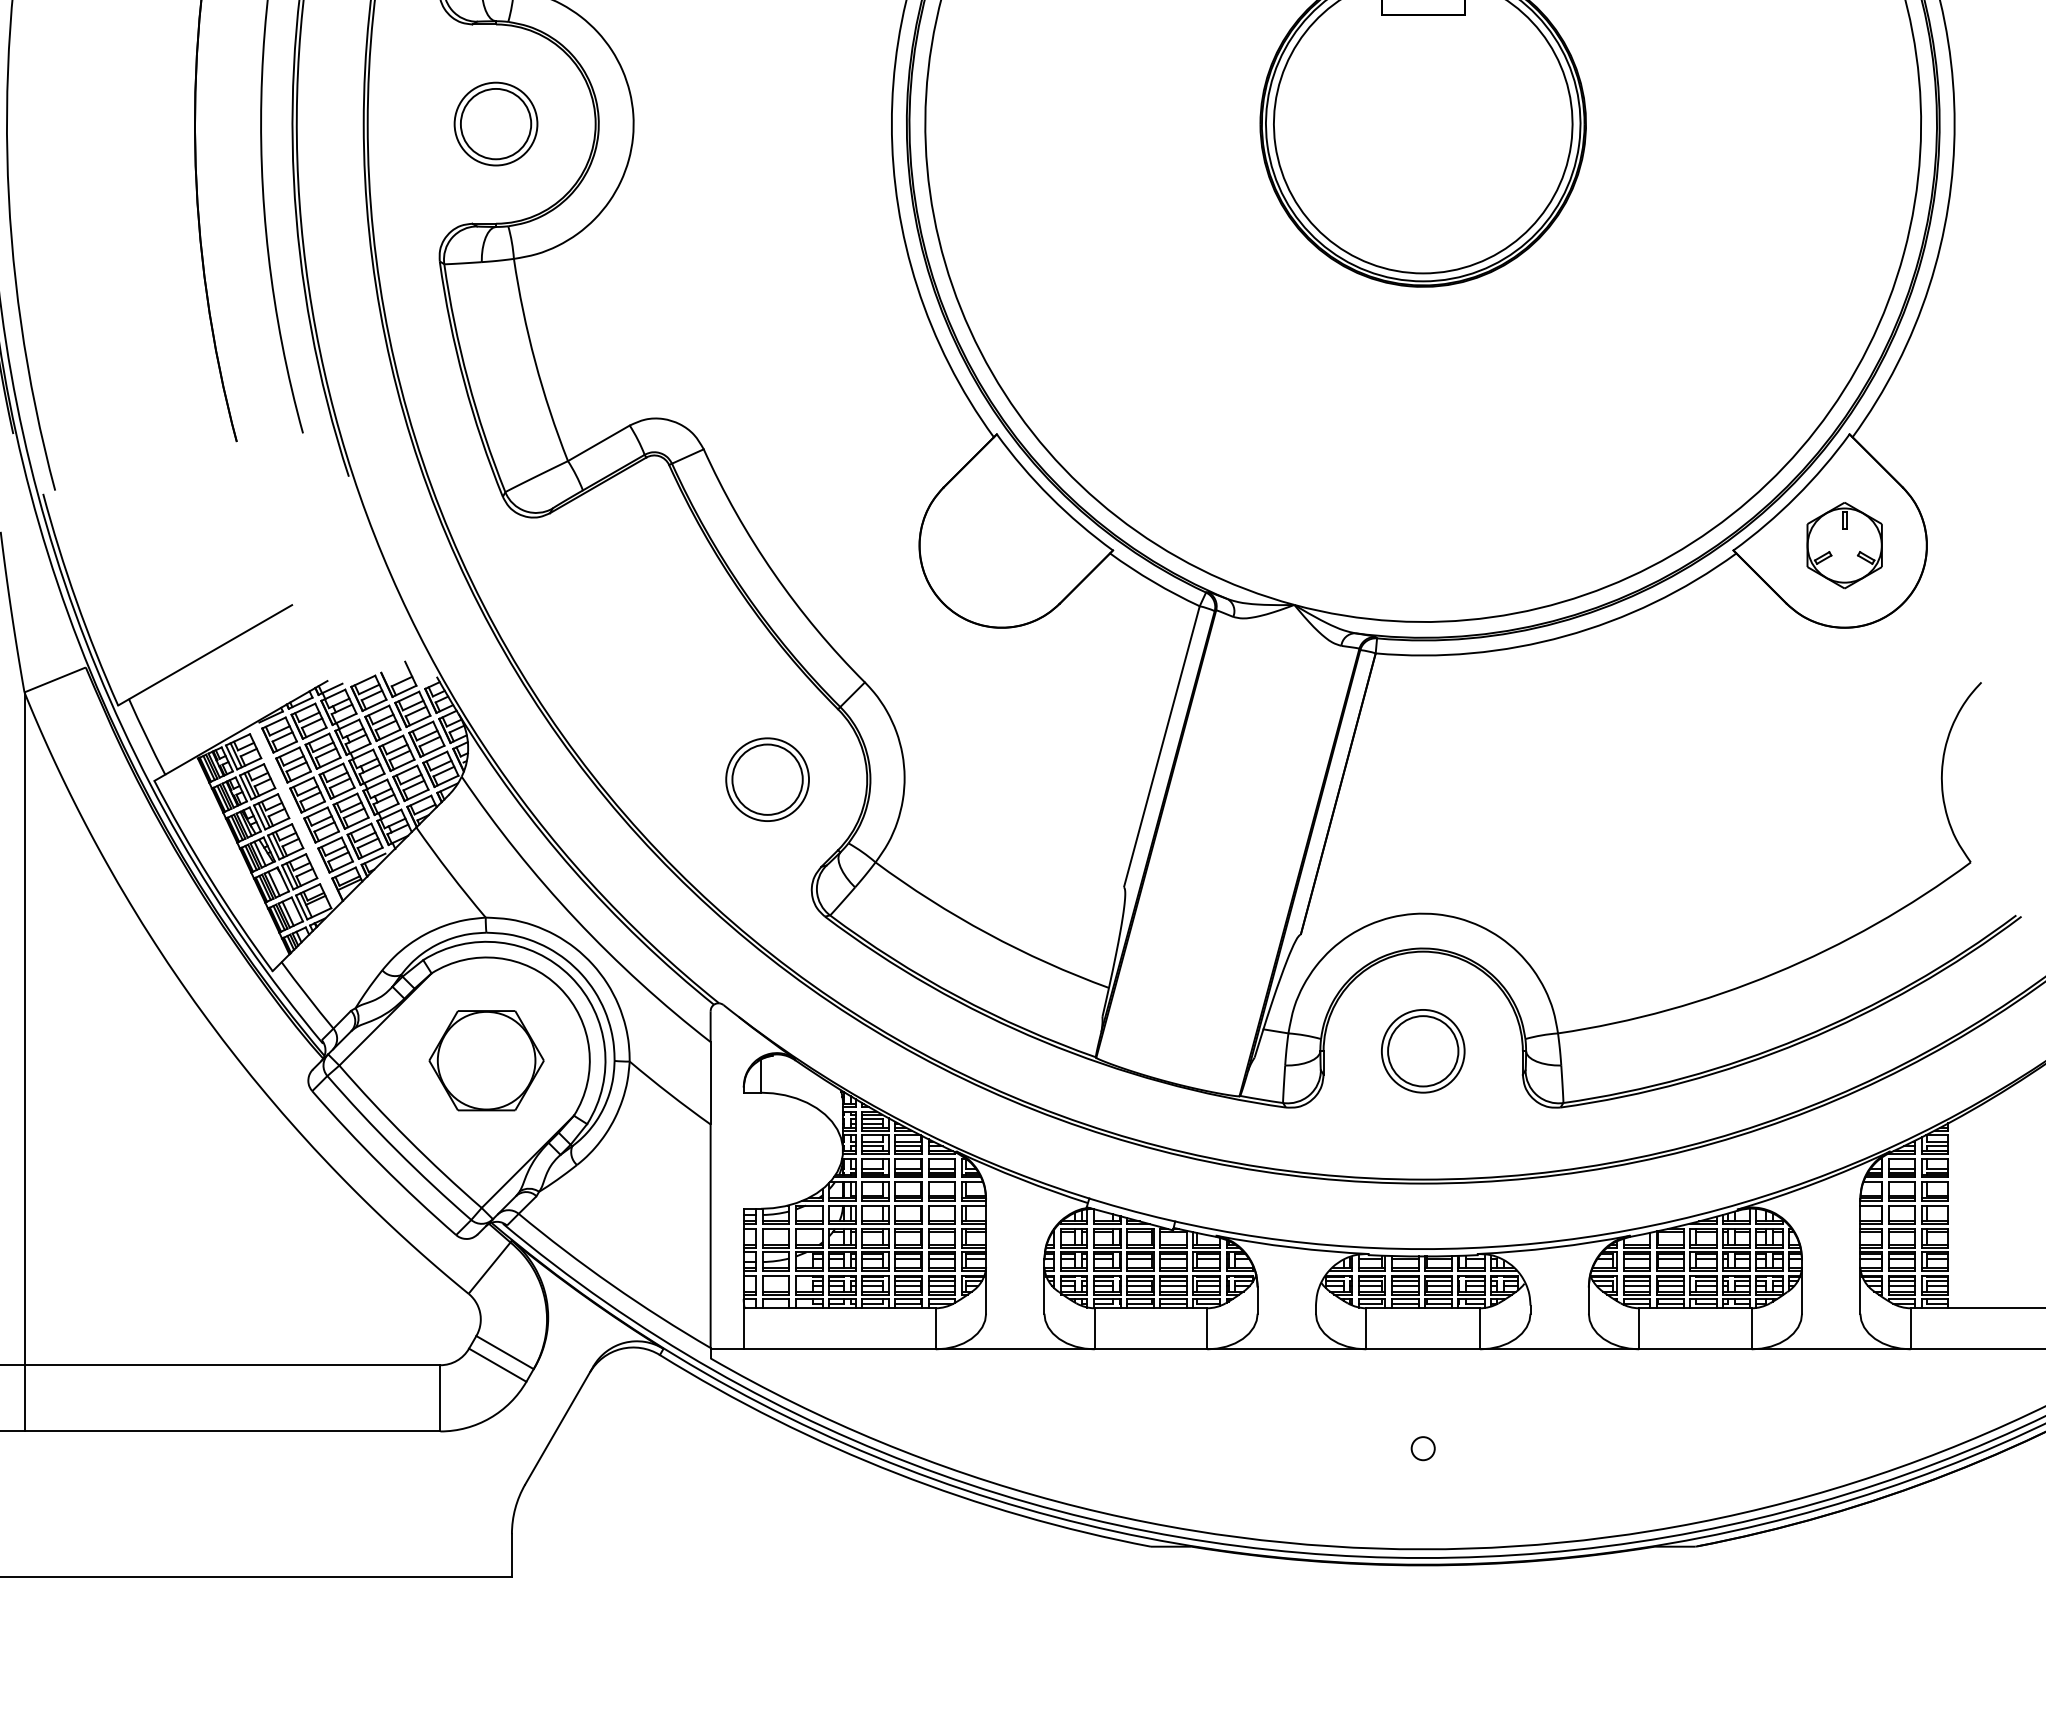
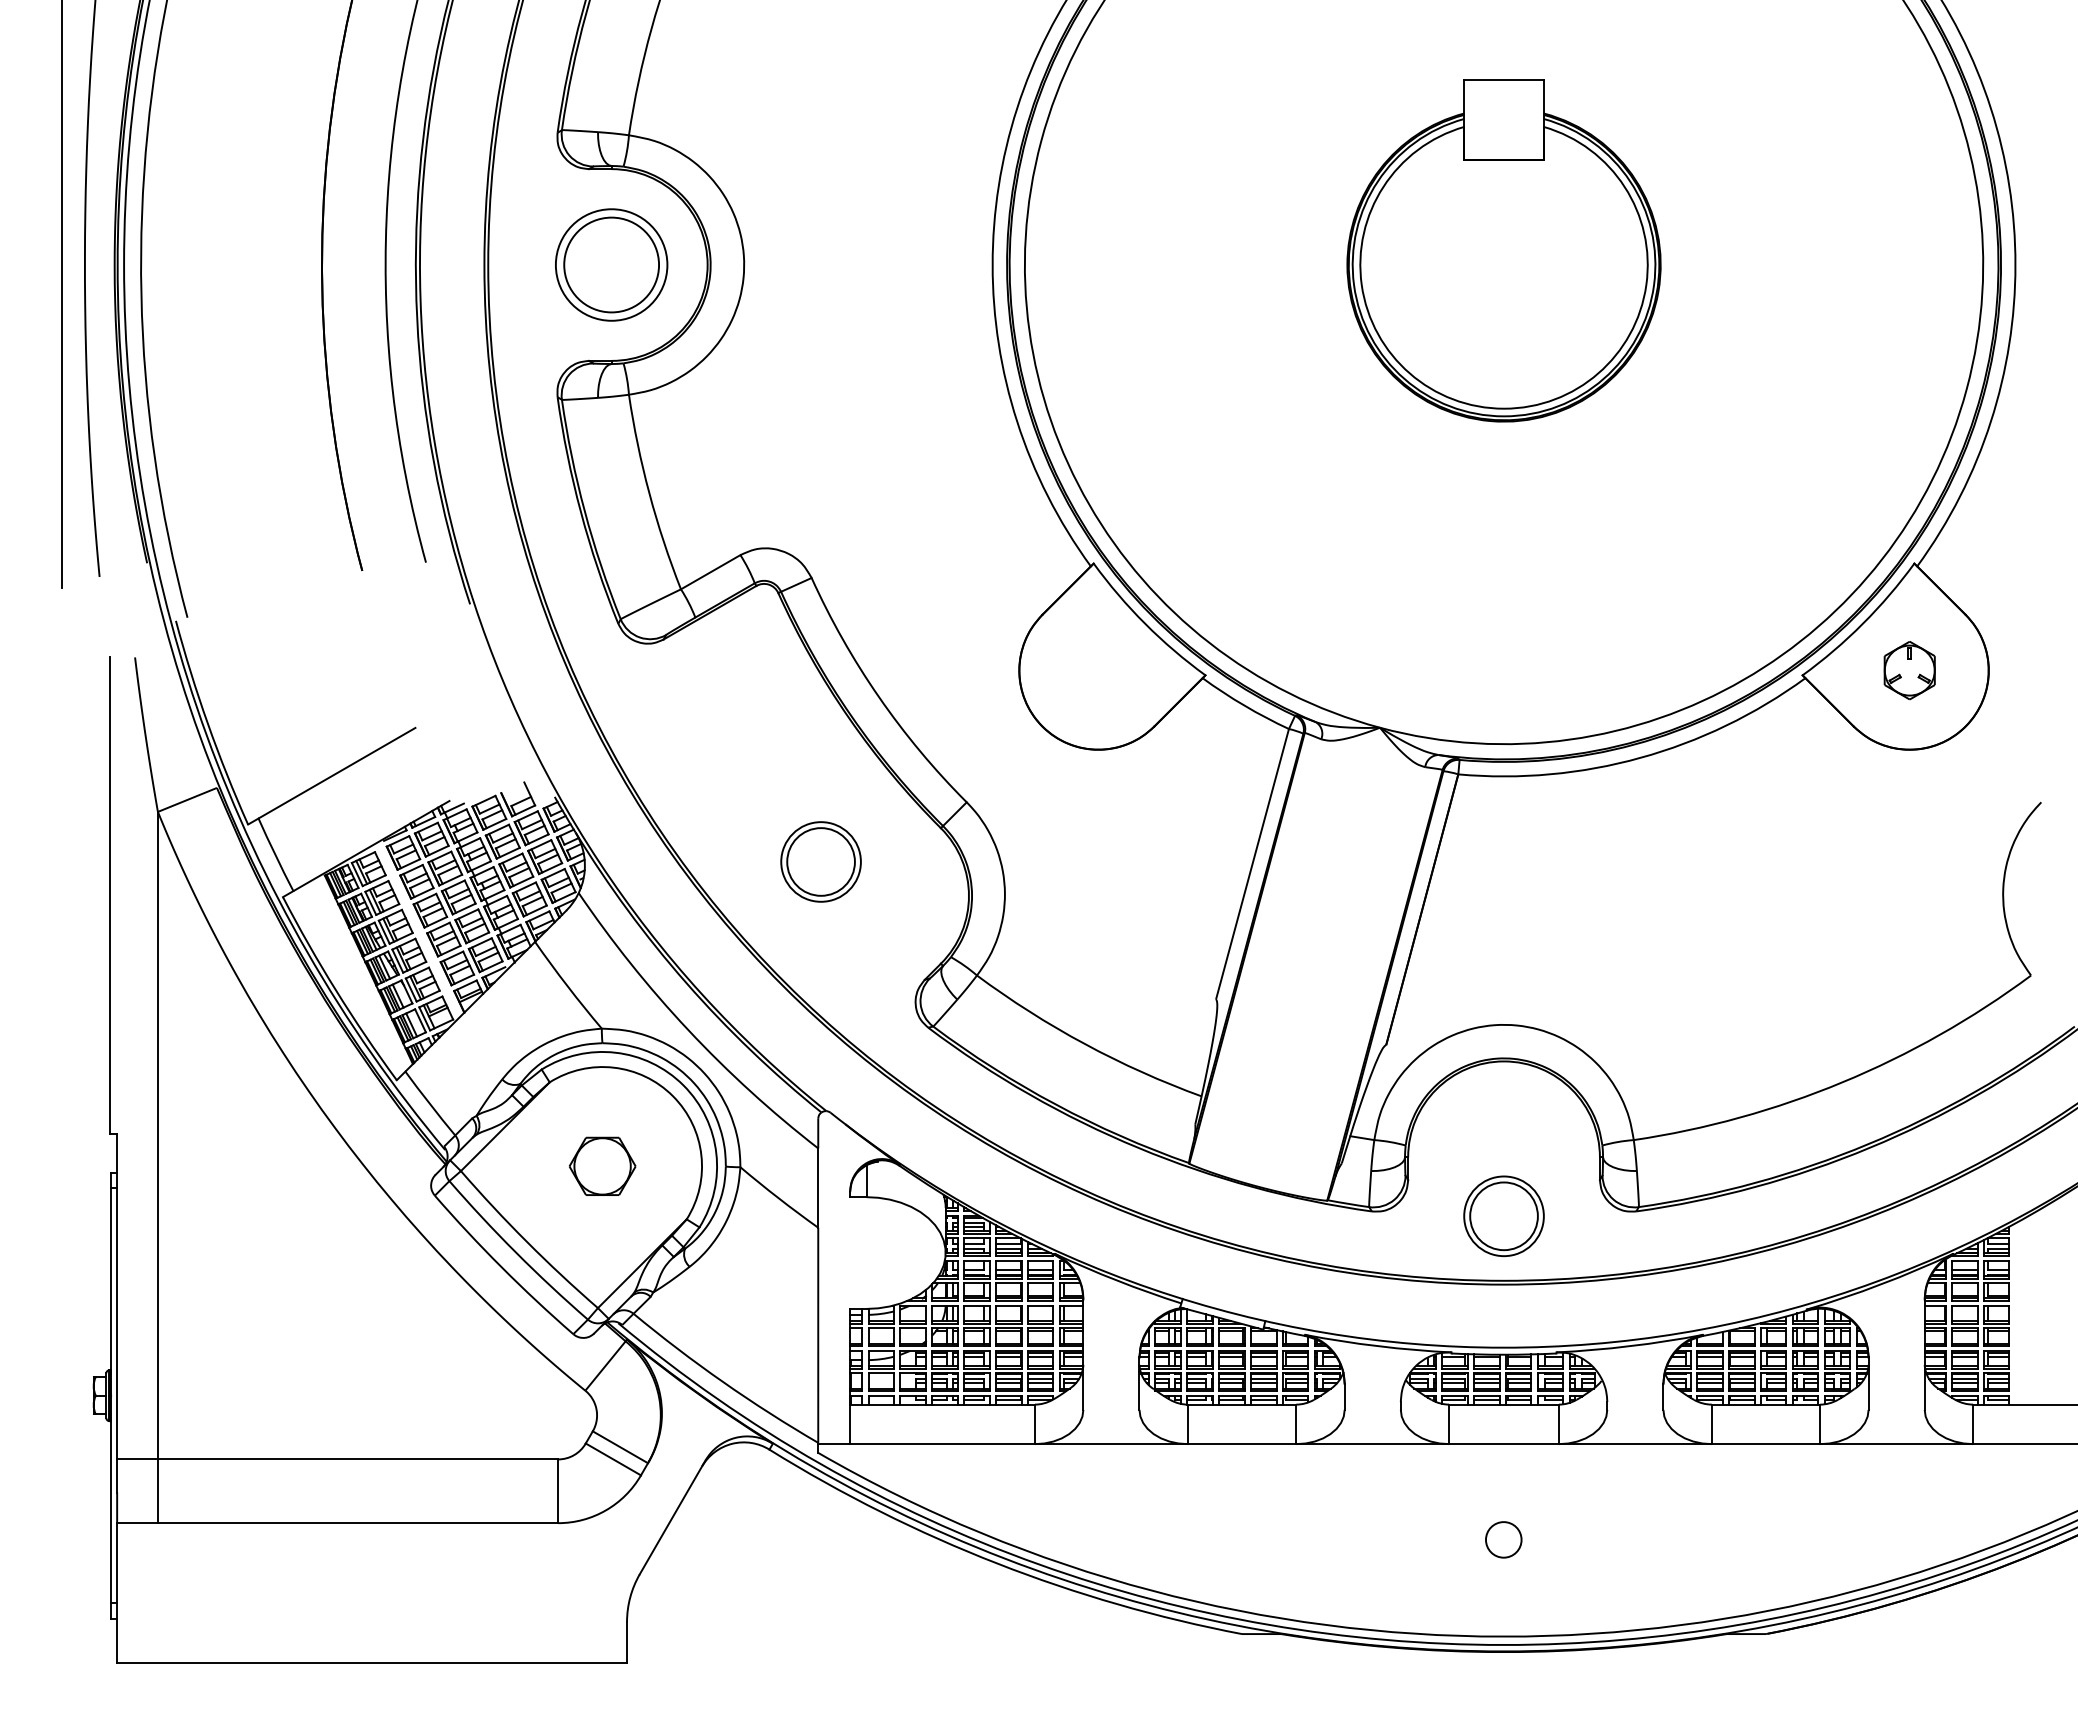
part: (495, 123) -> (611, 264), size x1.4
part: (1844, 545) -> (1909, 670), size x0.7
part: (766, 779) -> (820, 861), moved
part: (1422, 1050) -> (1503, 1215), moved
part: (486, 1060) -> (602, 1166), size x0.6
circle: (1423, 1448) -> (1504, 1539), size x1.6

